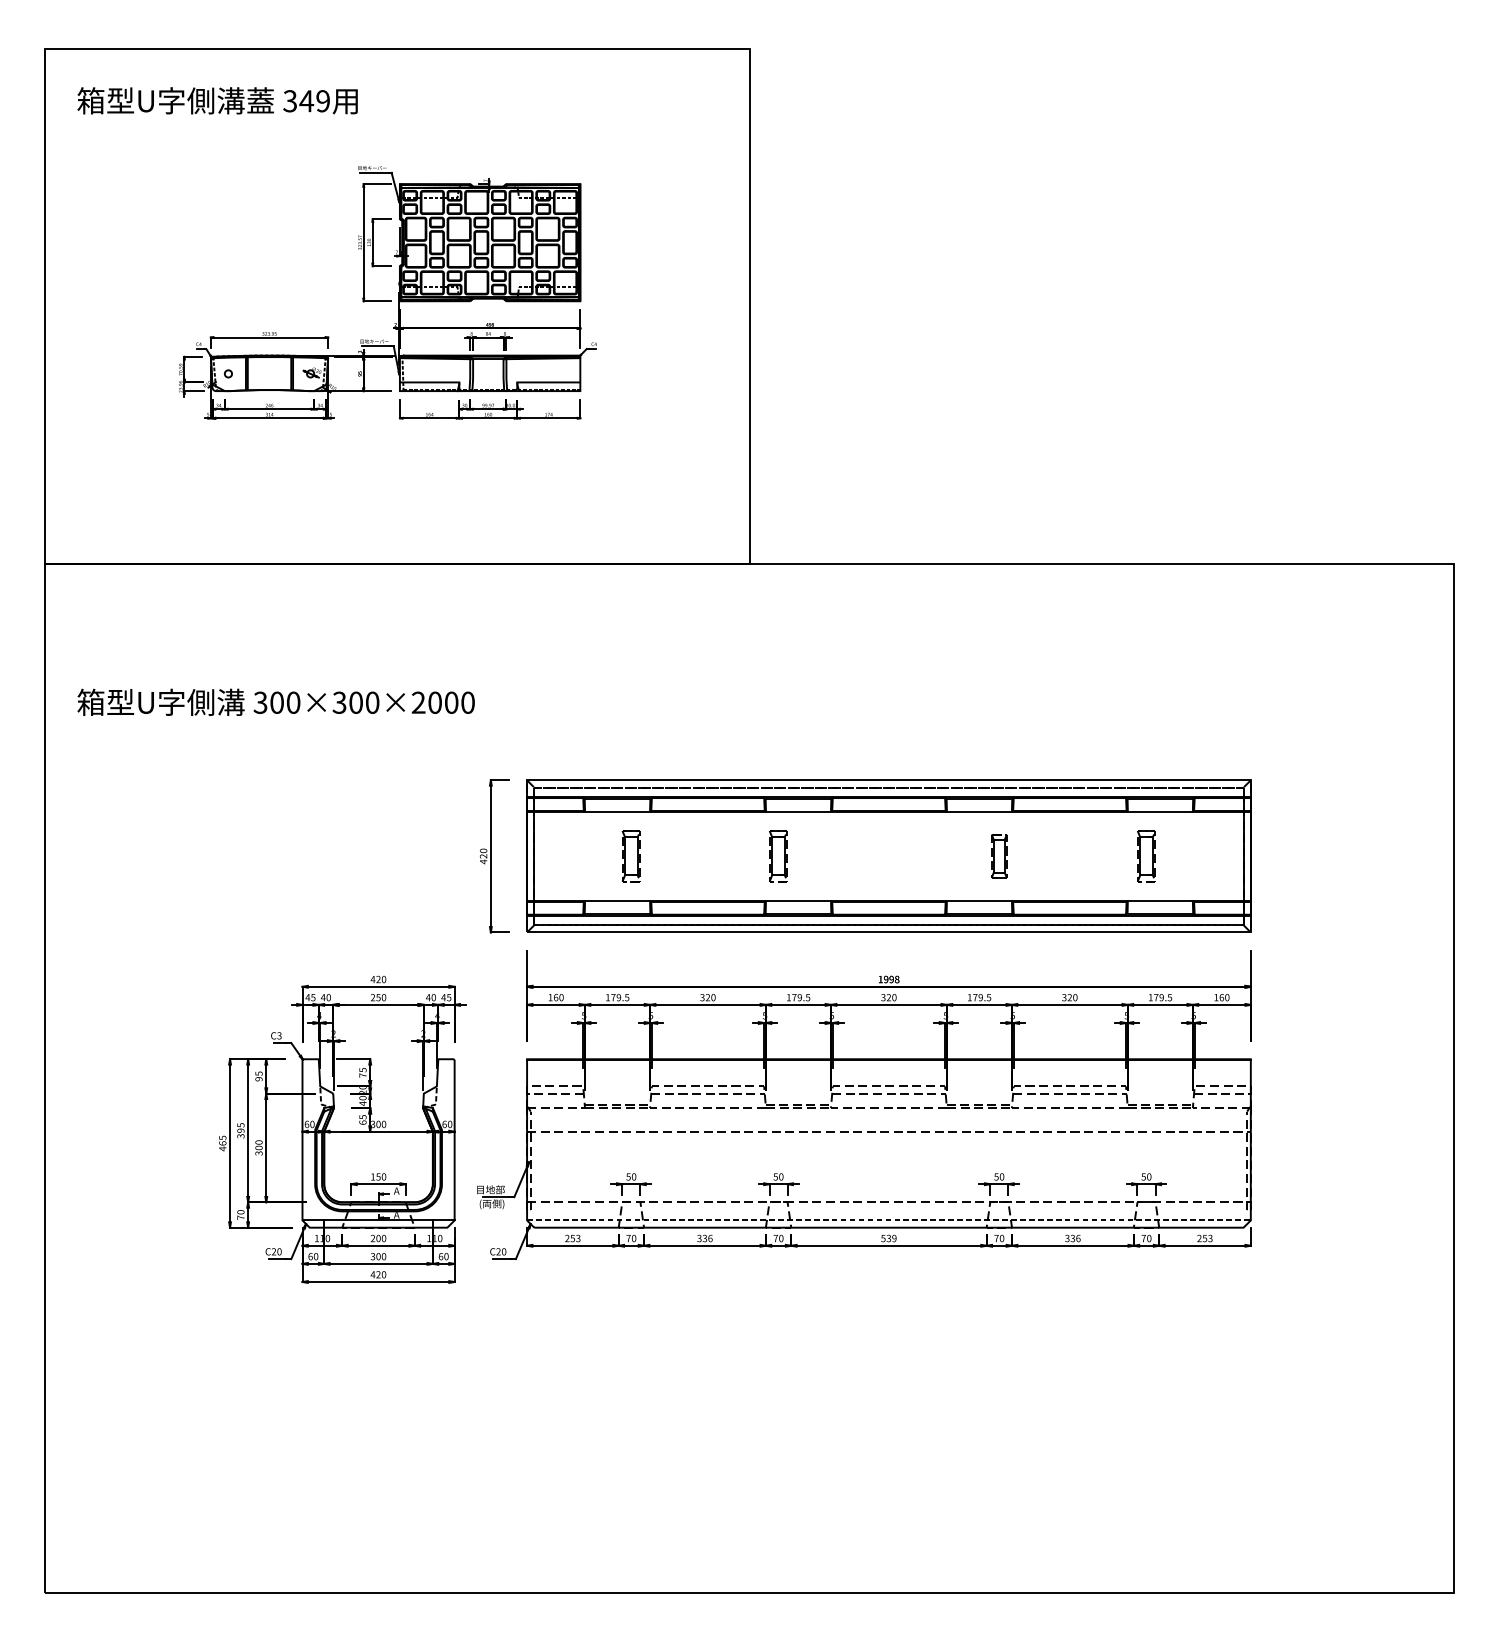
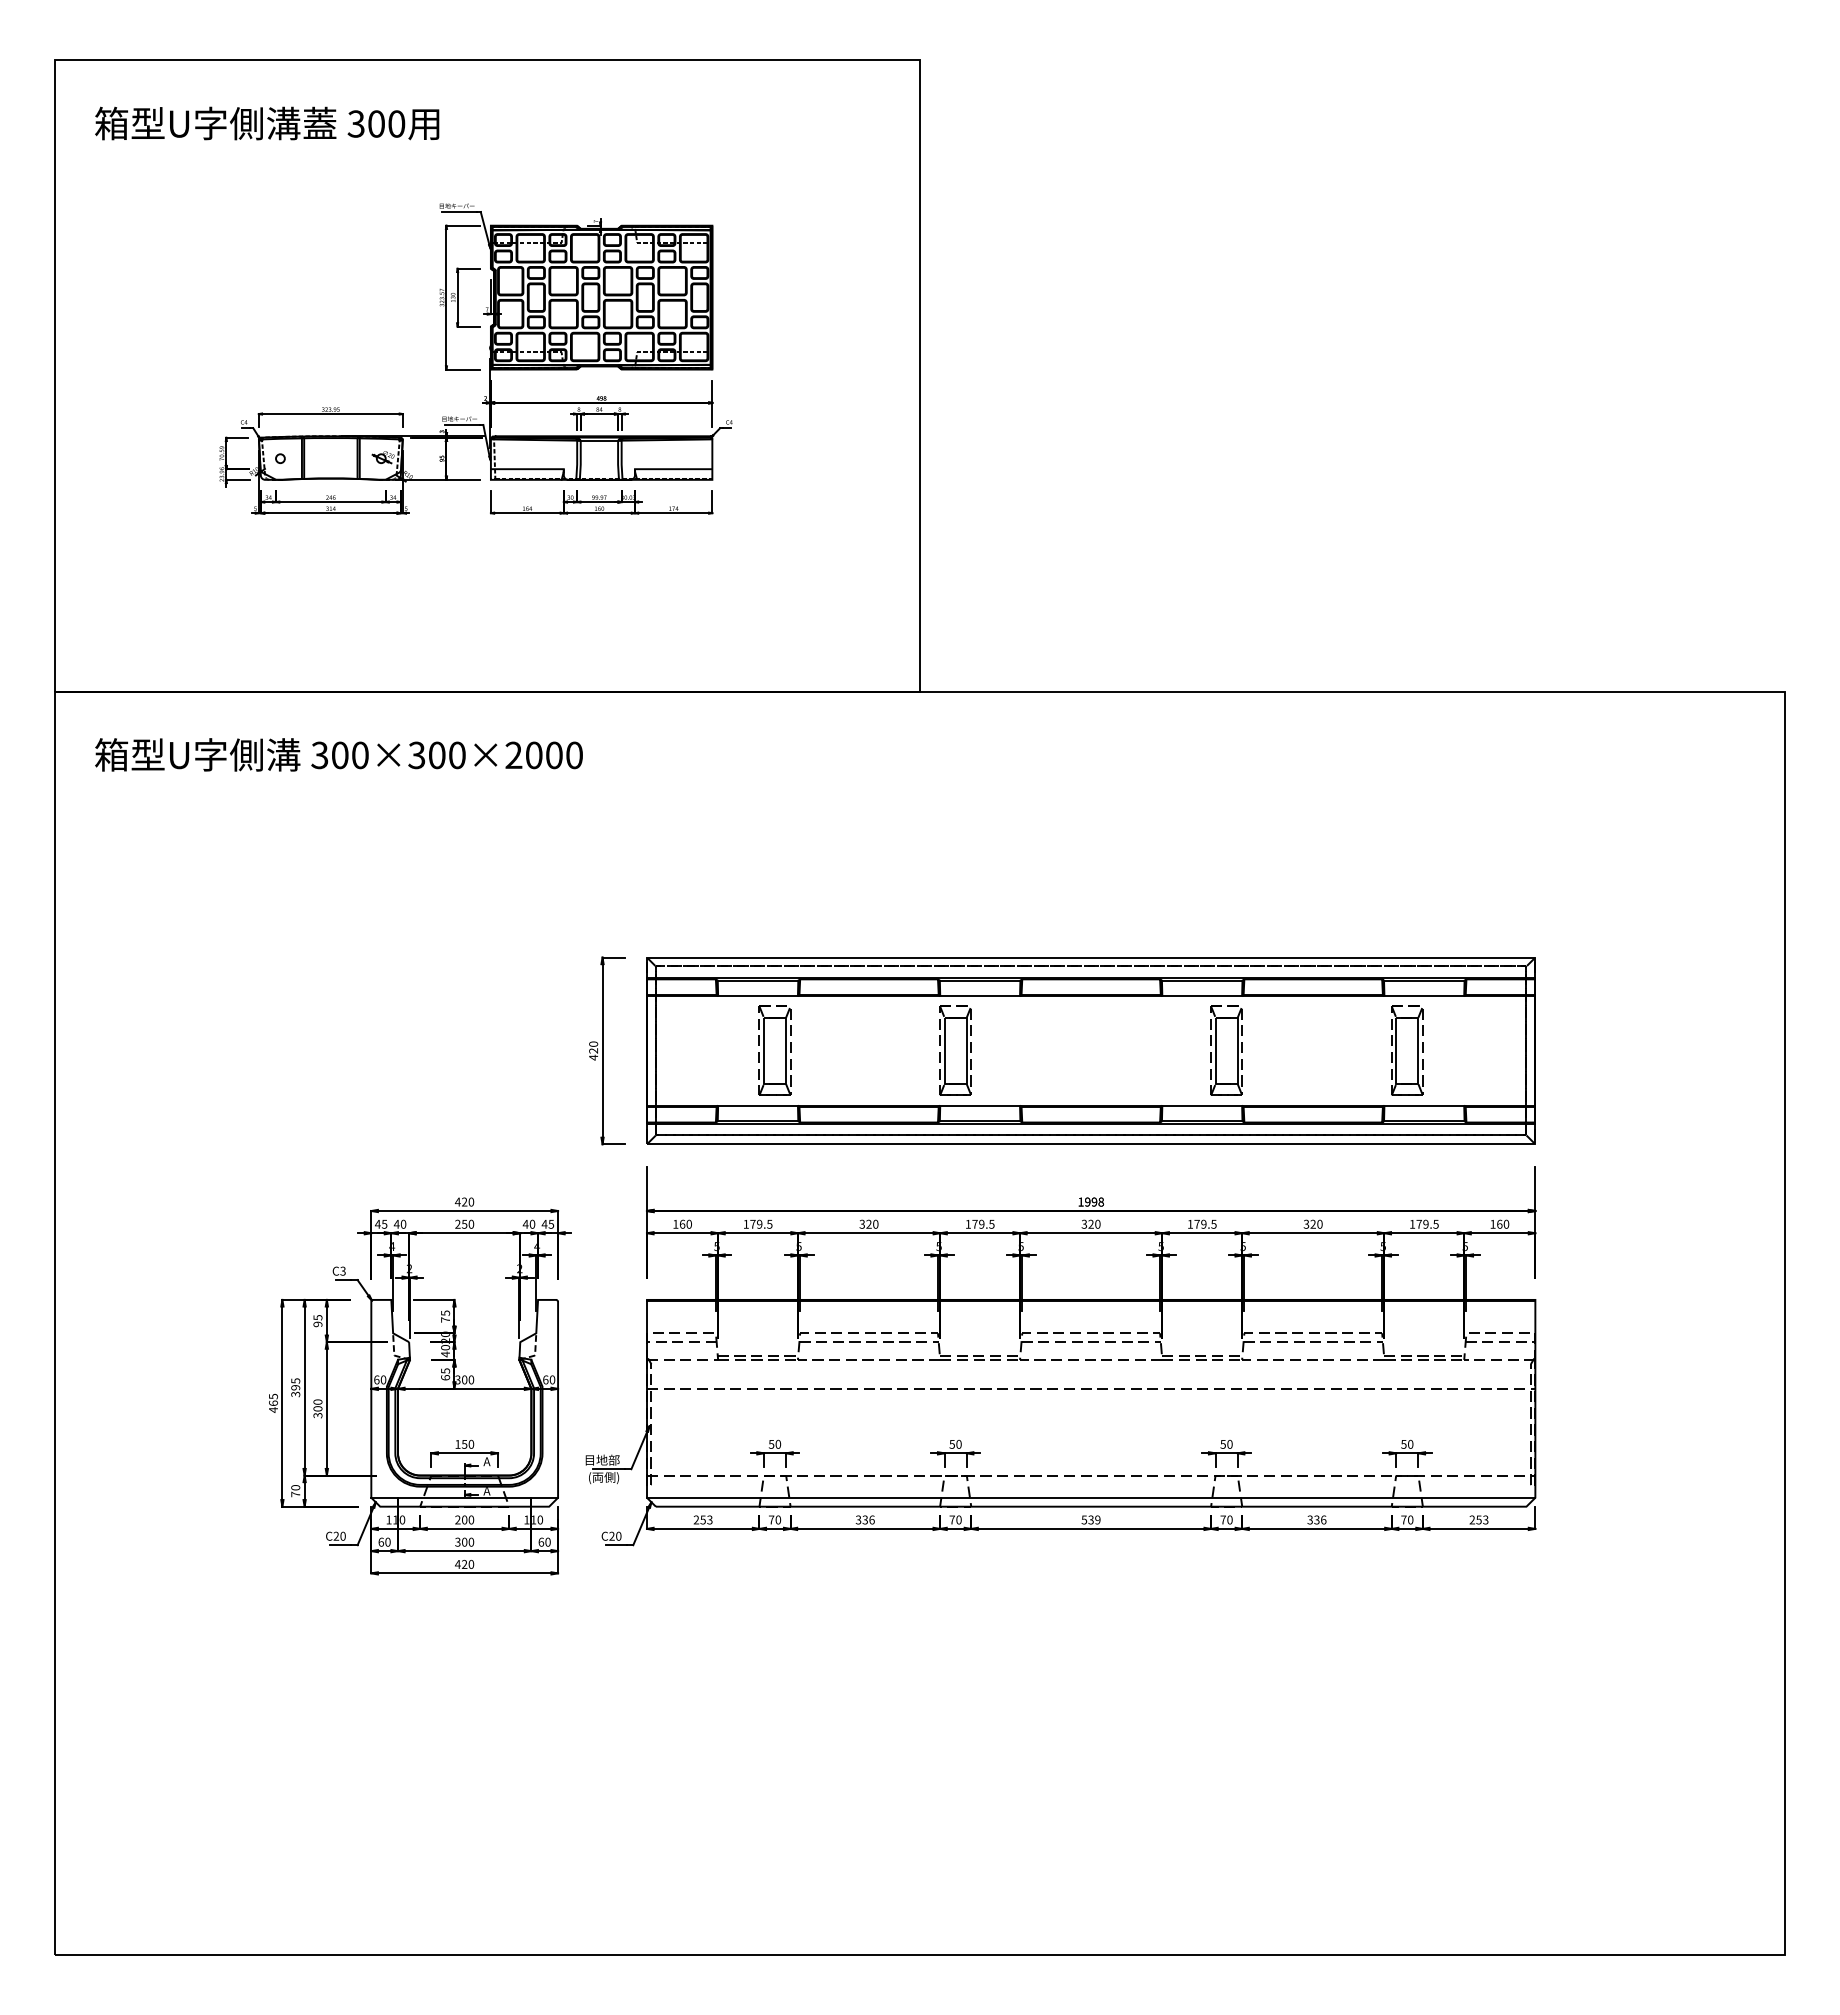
text: (314, 100) -> (386, 123), 349 -> 300
text: (275, 702) -> (338, 754), moved
part: (630, 856) -> (774, 1050), size x1.43
part: (778, 856) -> (955, 1050), size x1.43
part: (999, 856) -> (1226, 1050), size x1.67
part: (1146, 856) -> (1407, 1050), size x1.43
line: (889, 1220) -> (1091, 1497), dashed -> solid

